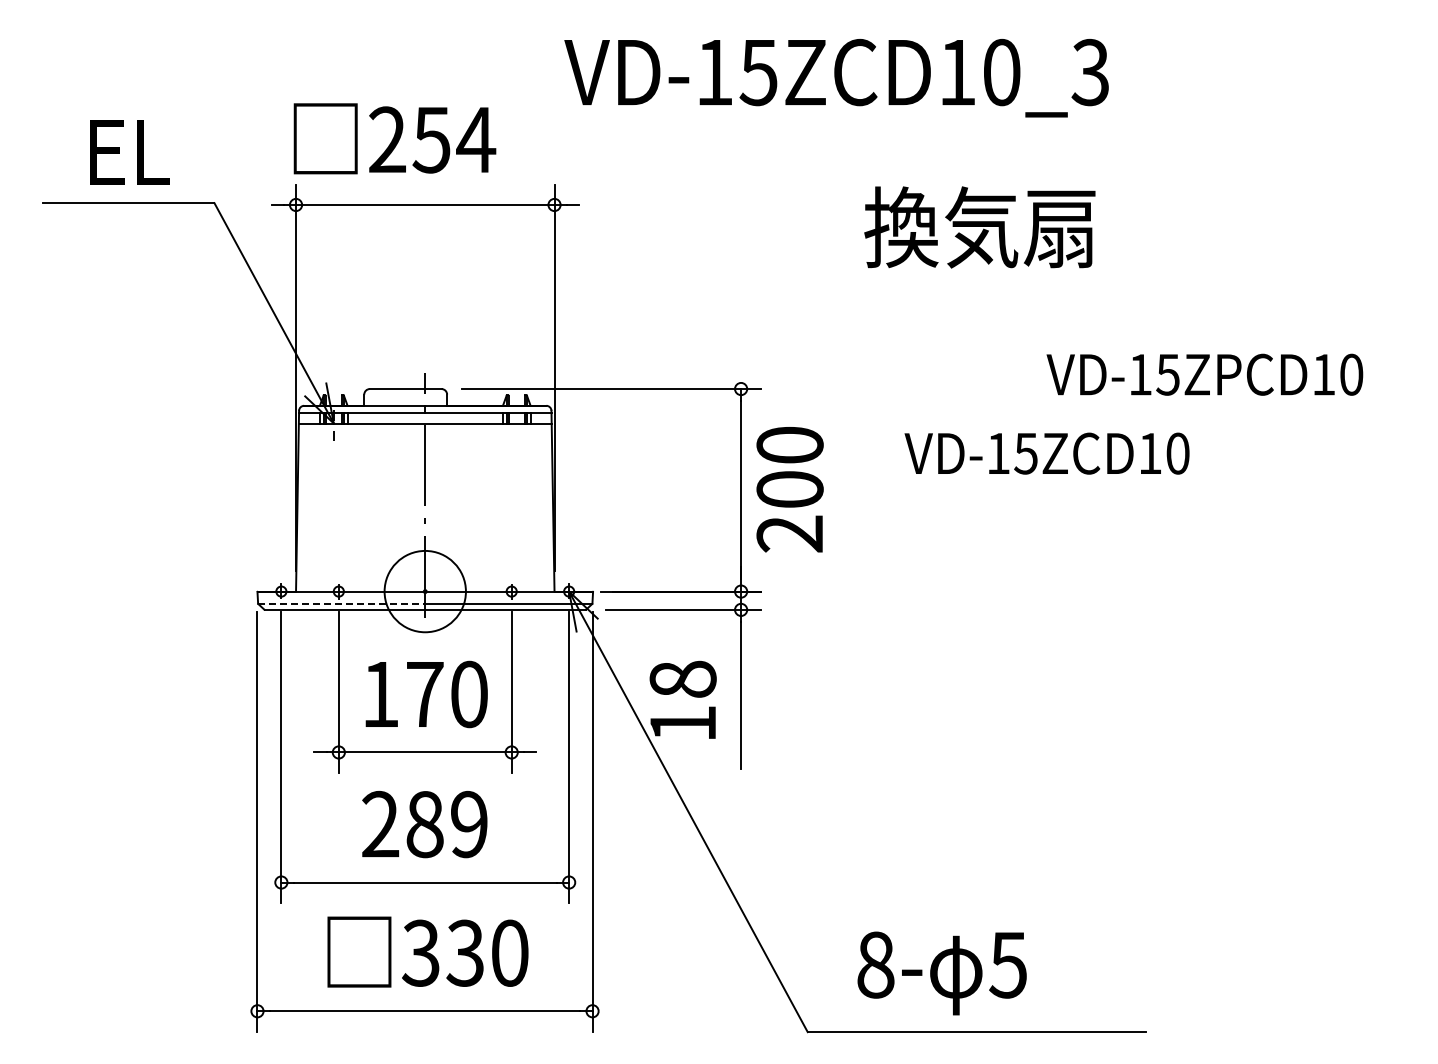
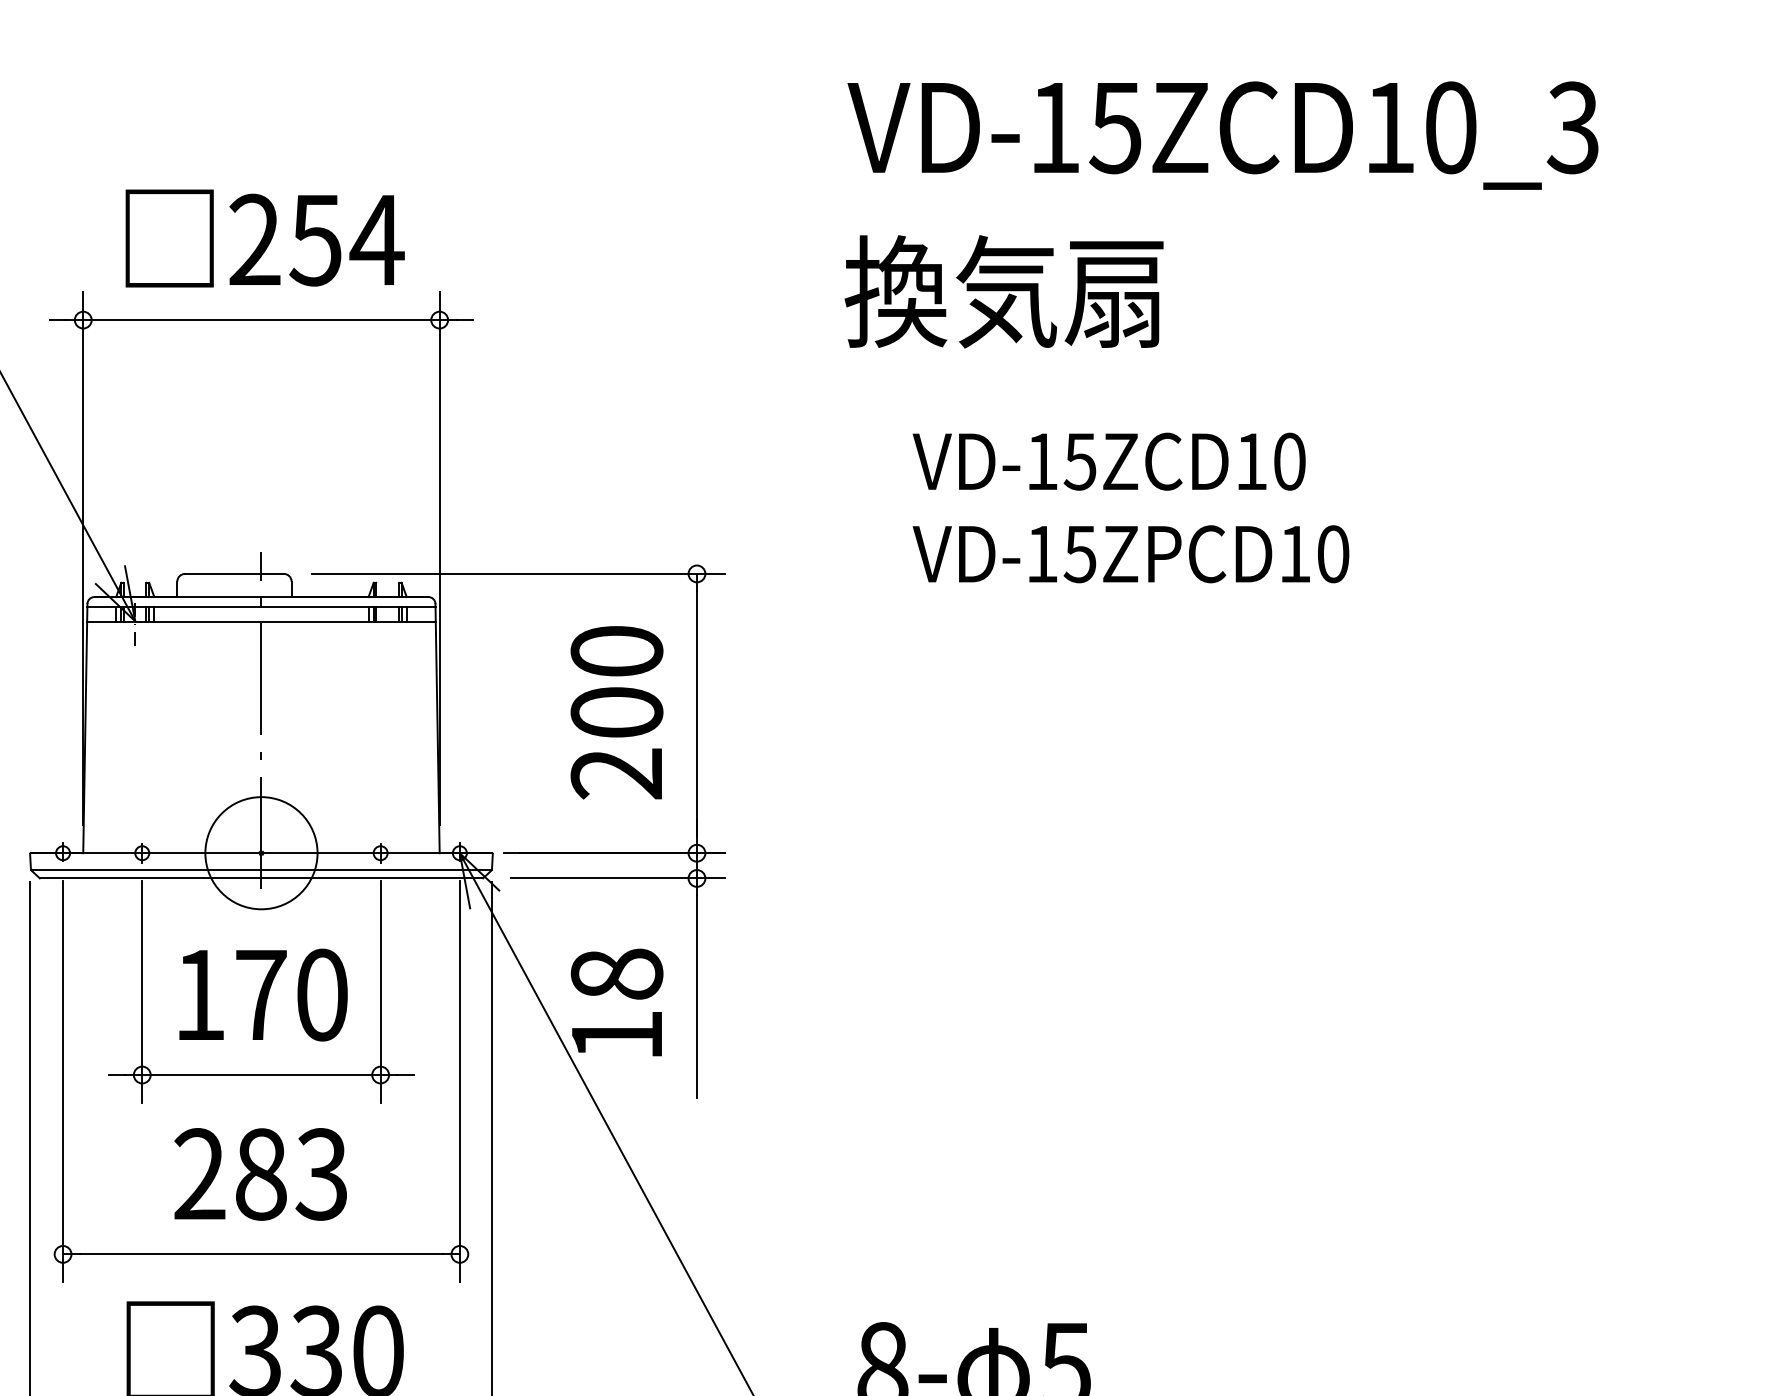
text: (836, 78) -> (1222, 136), moved
text: (394, 138) -> (264, 238), moved
text: (979, 227) -> (1003, 291), moved
text: (1204, 374) -> (1130, 553), moved
text: (1046, 453) -> (1108, 461), moved
text: (789, 489) -> (616, 712), moved
line: (341, 603) -> (145, 869), dashed -> solid
text: (468, 824) -> (321, 1174), 289 -> 283

